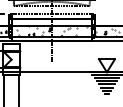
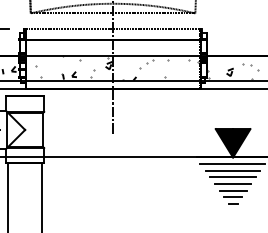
fill: (106, 65) -> (232, 142), added

